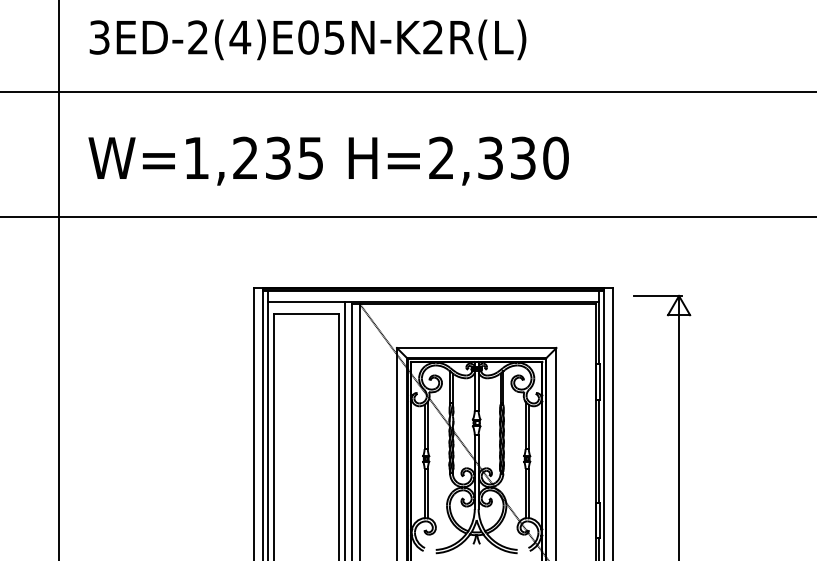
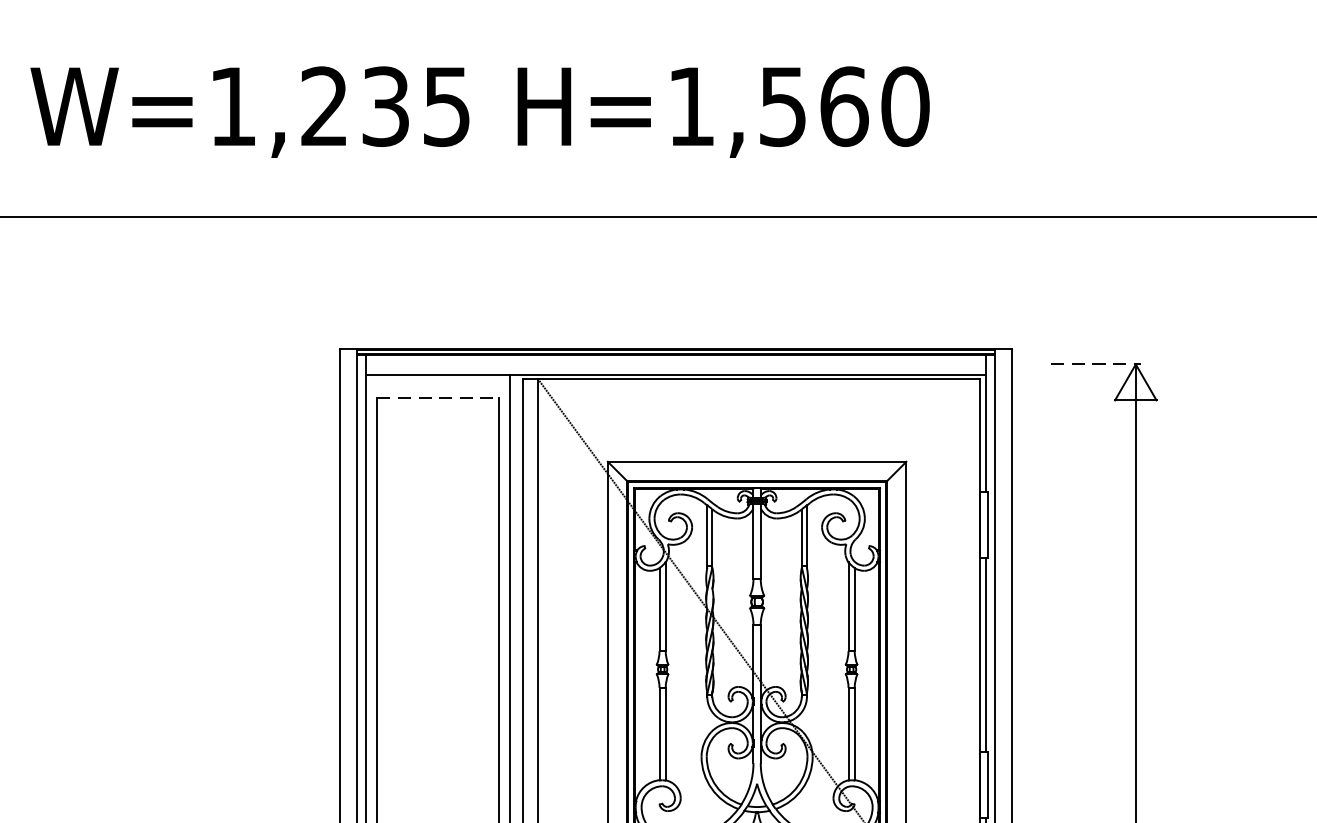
text: (482, 157) -> (767, 105), H=2,330 -> H=1,560
line: (657, 295) -> (1095, 363), solid -> dashed
line: (306, 314) -> (438, 399), solid -> dashed

